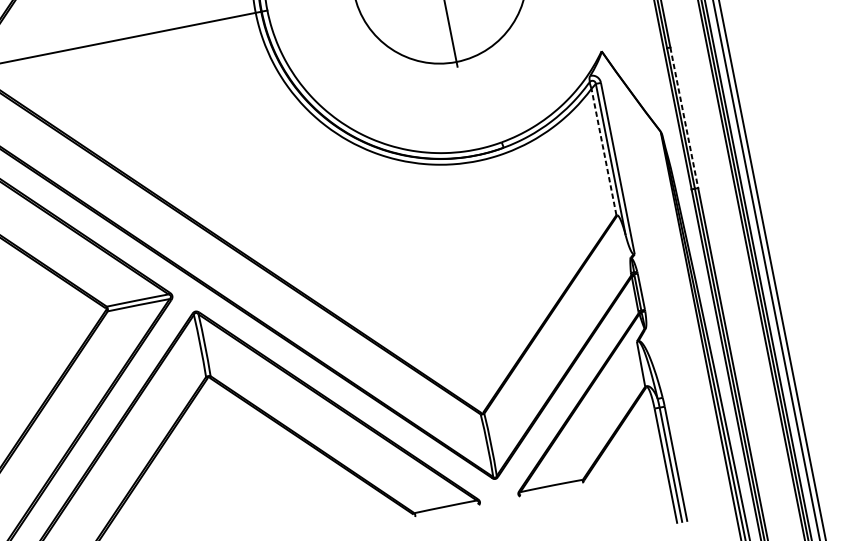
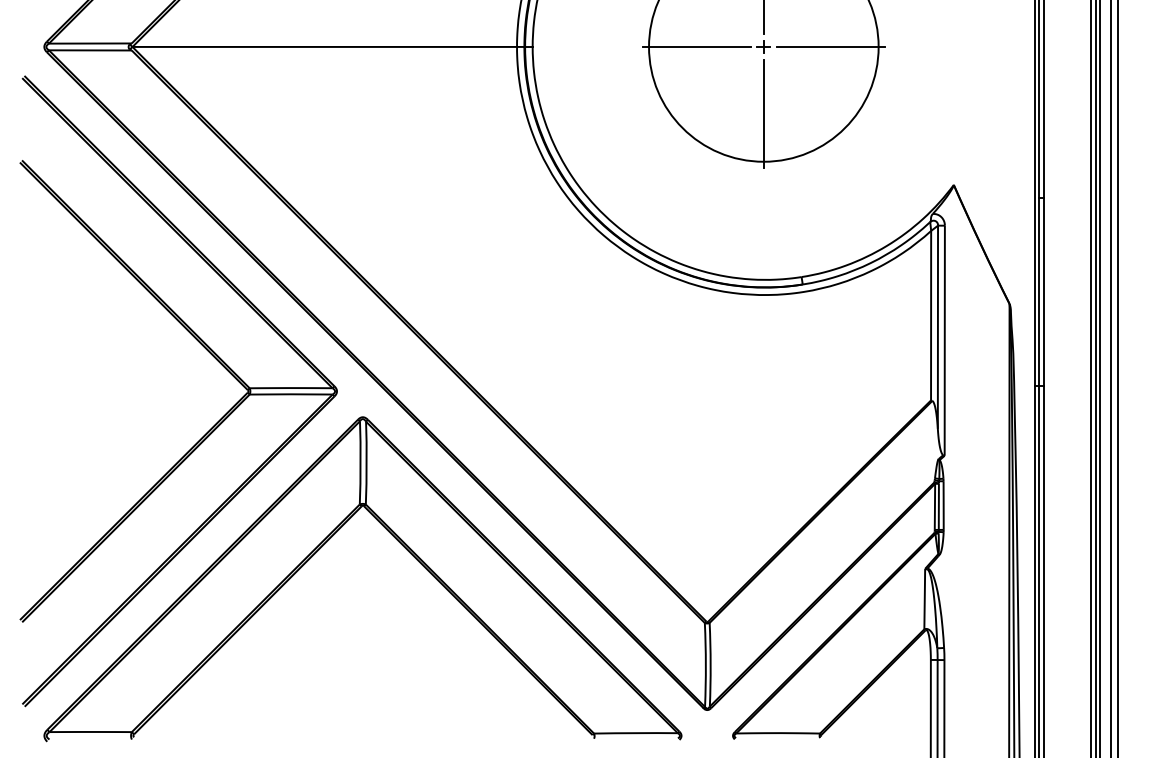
line: (684, 118) -> (1043, 292), dashed -> solid
line: (603, 150) -> (931, 313), dashed -> solid

